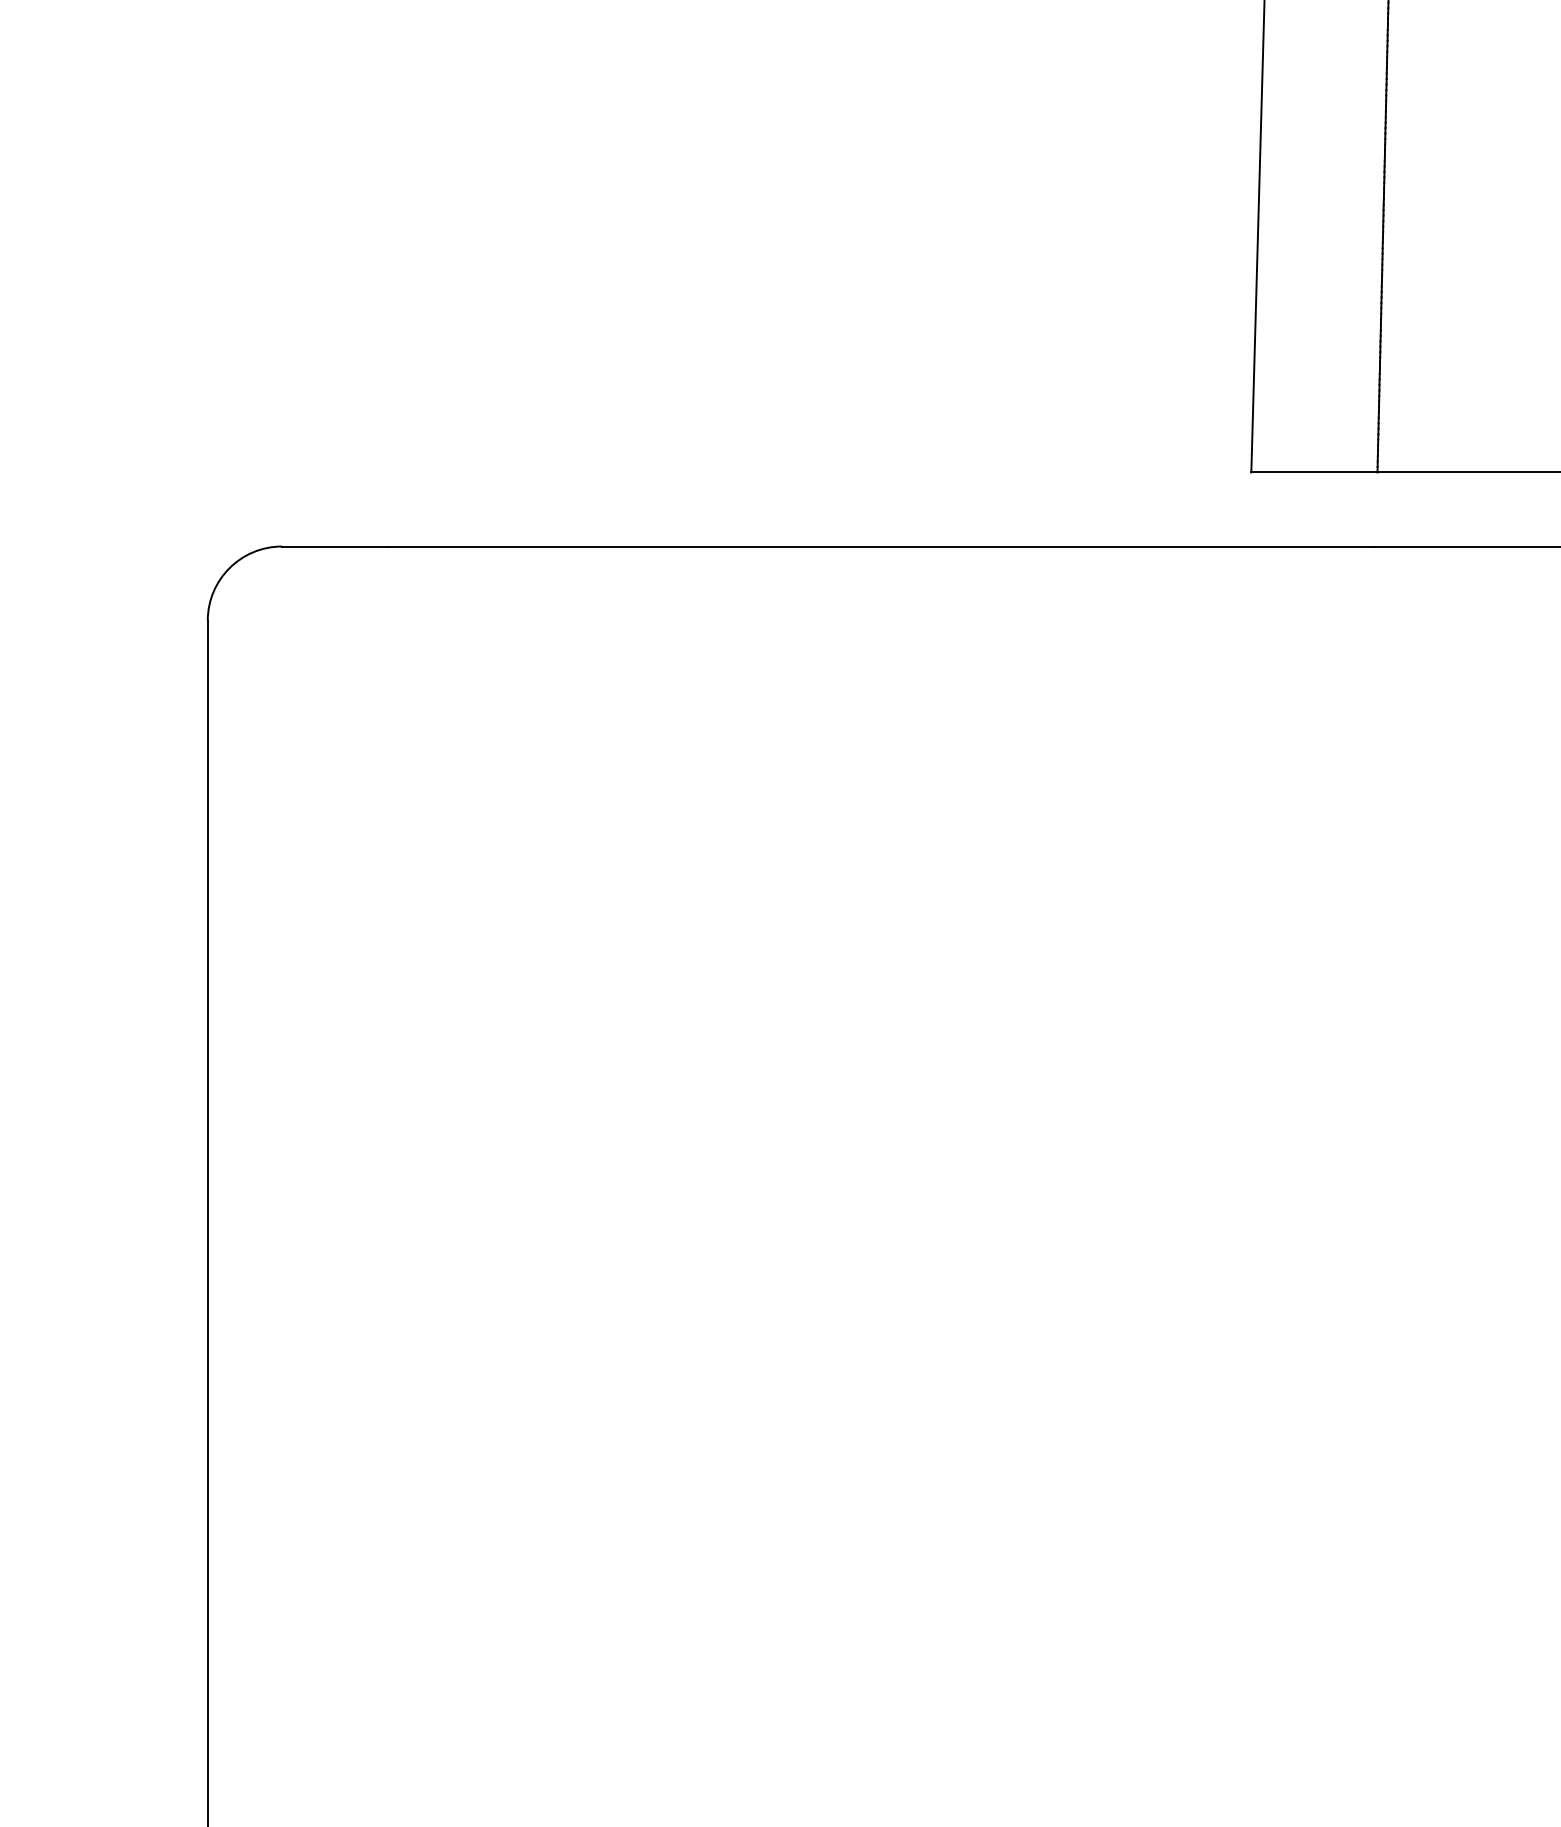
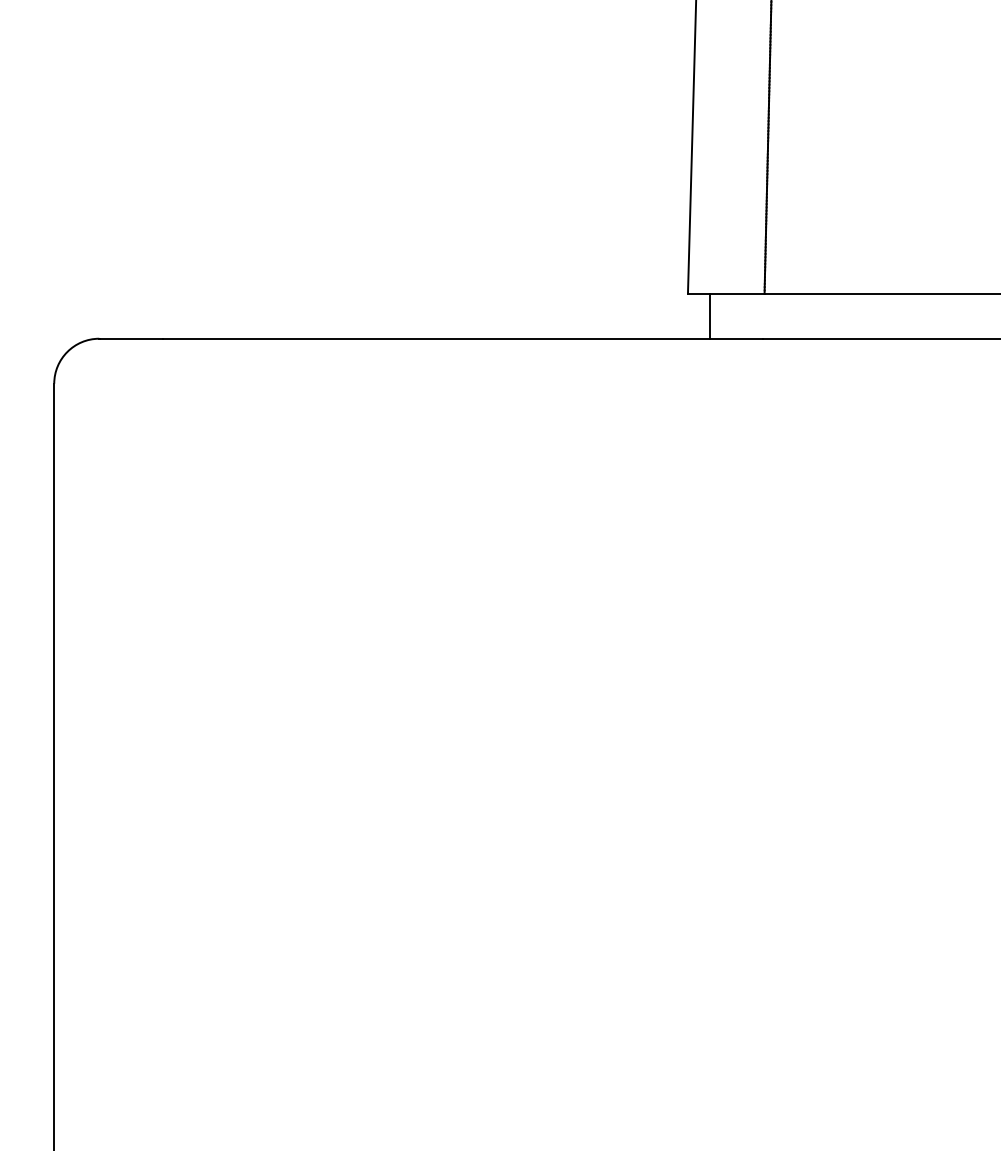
line: (1288, 508) -> (710, 315), added

